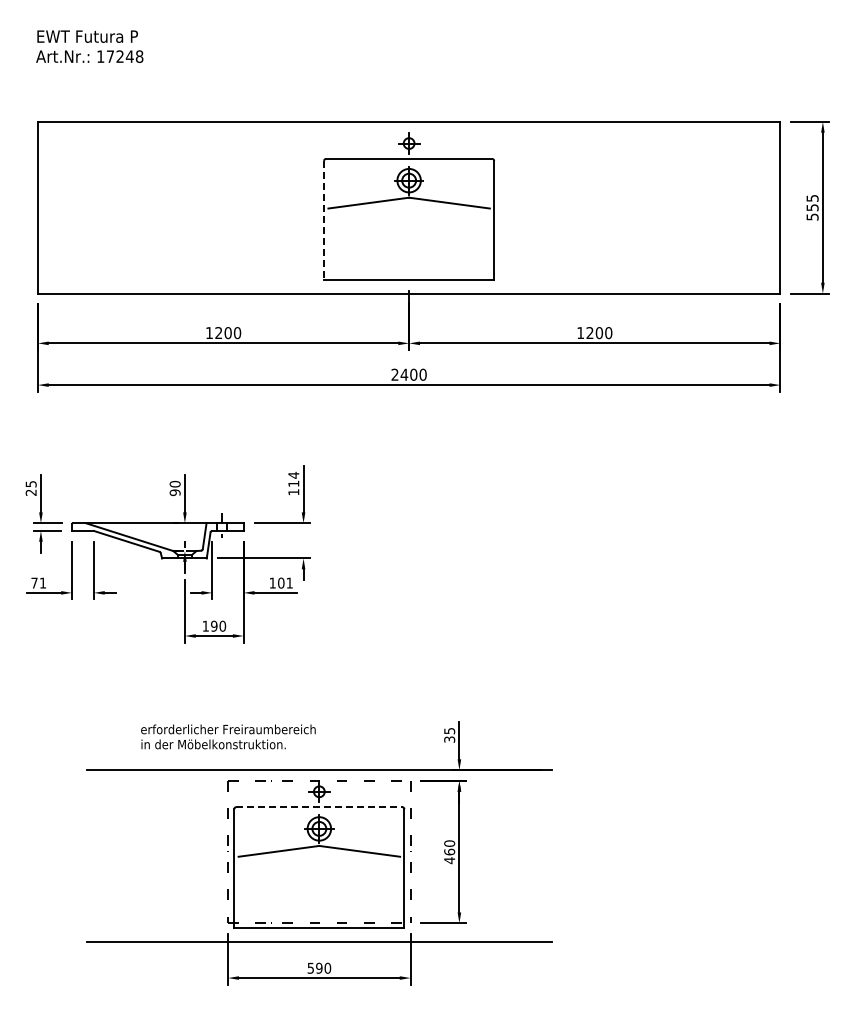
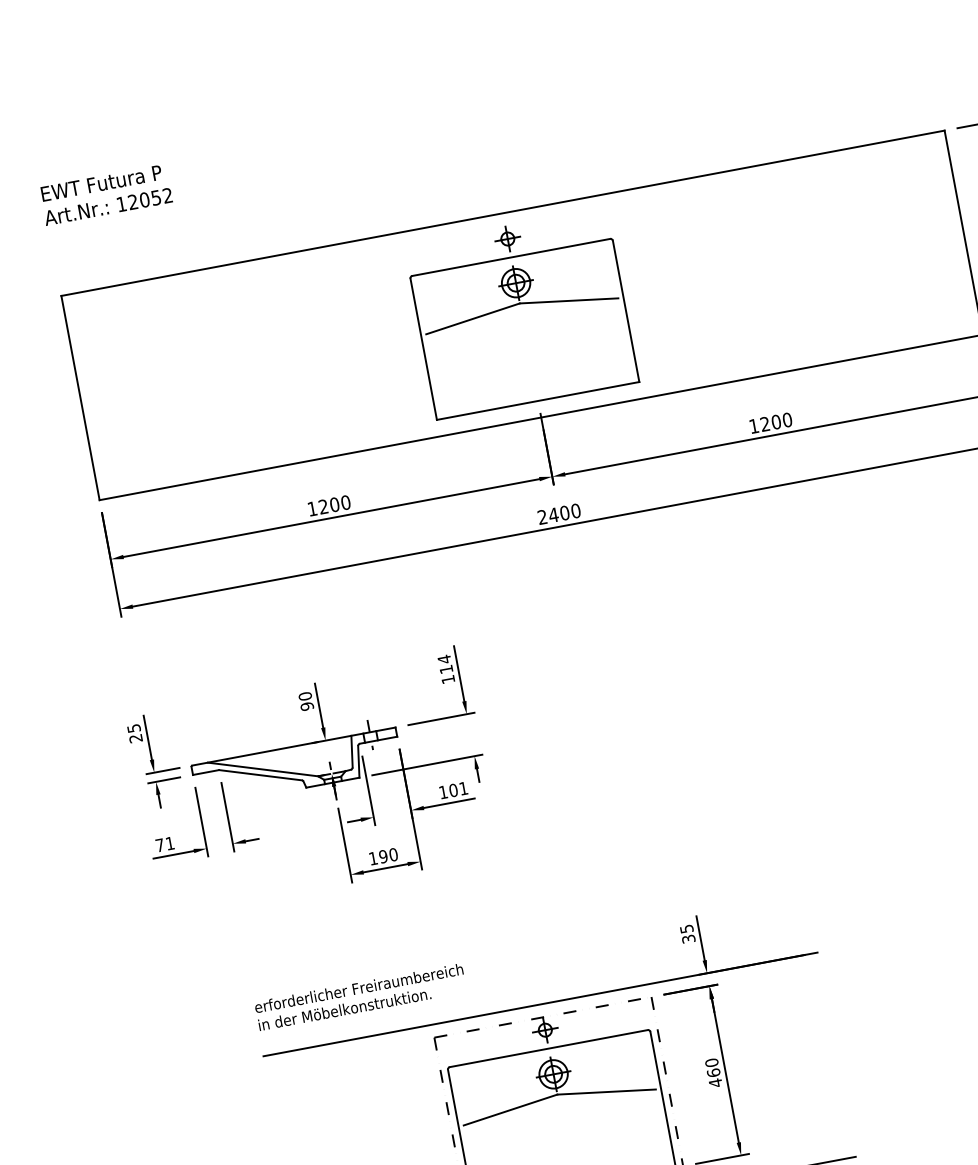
text: (124, 56) -> (149, 198), 17248 -> 12052
line: (324, 220) -> (424, 349), dashed -> solid
text: (228, 736) -> (360, 996), moved
line: (319, 807) -> (549, 1048), dashed -> solid

